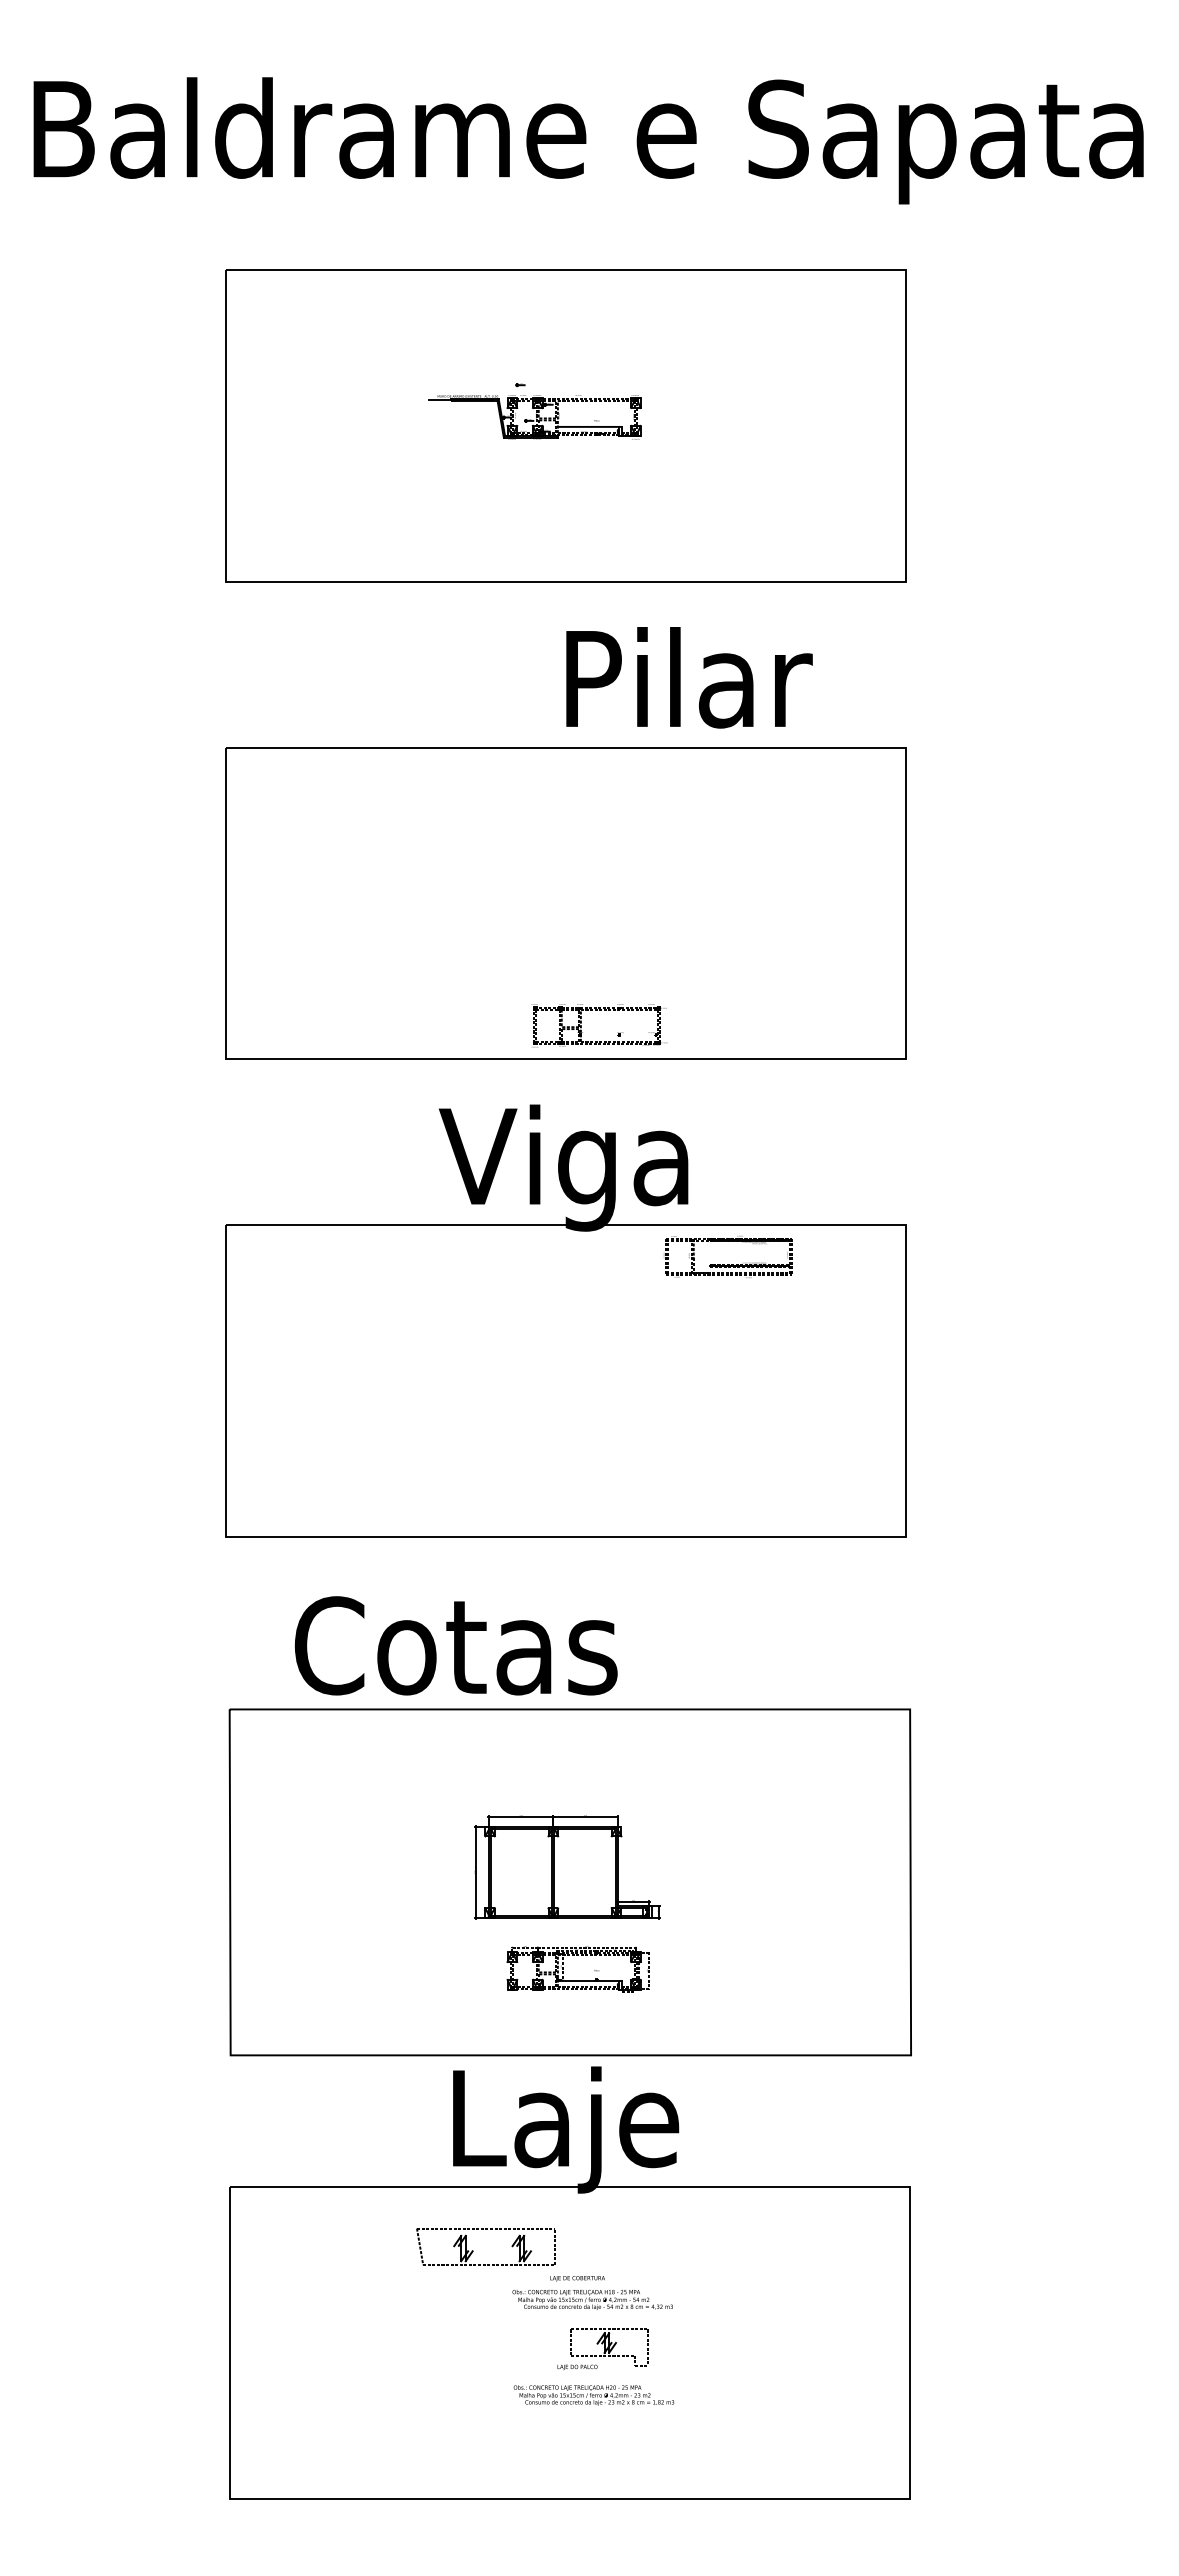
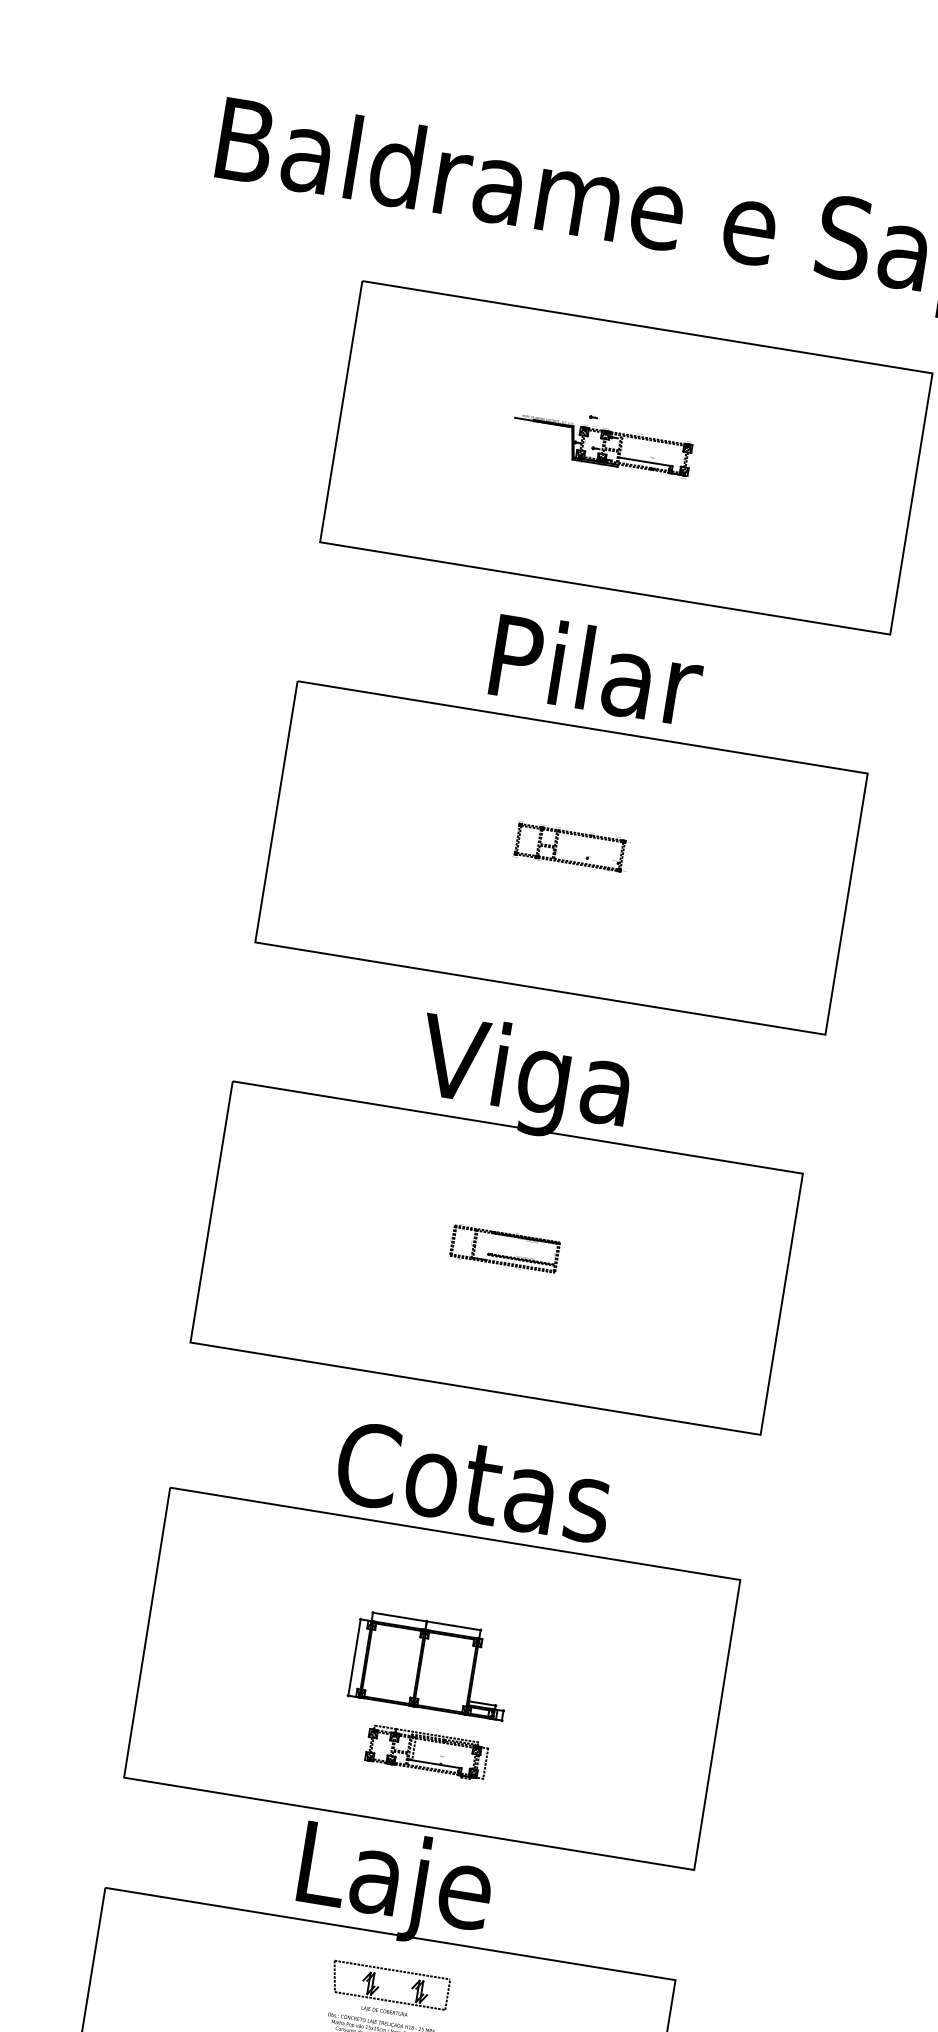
text: (689, 677) -> (597, 669), moved
part: (599, 1010) -> (574, 835), moved
part: (728, 1264) -> (503, 1255), moved
text: (455, 1645) -> (473, 1481), moved
part: (473, 2250) -> (378, 1986), moved

